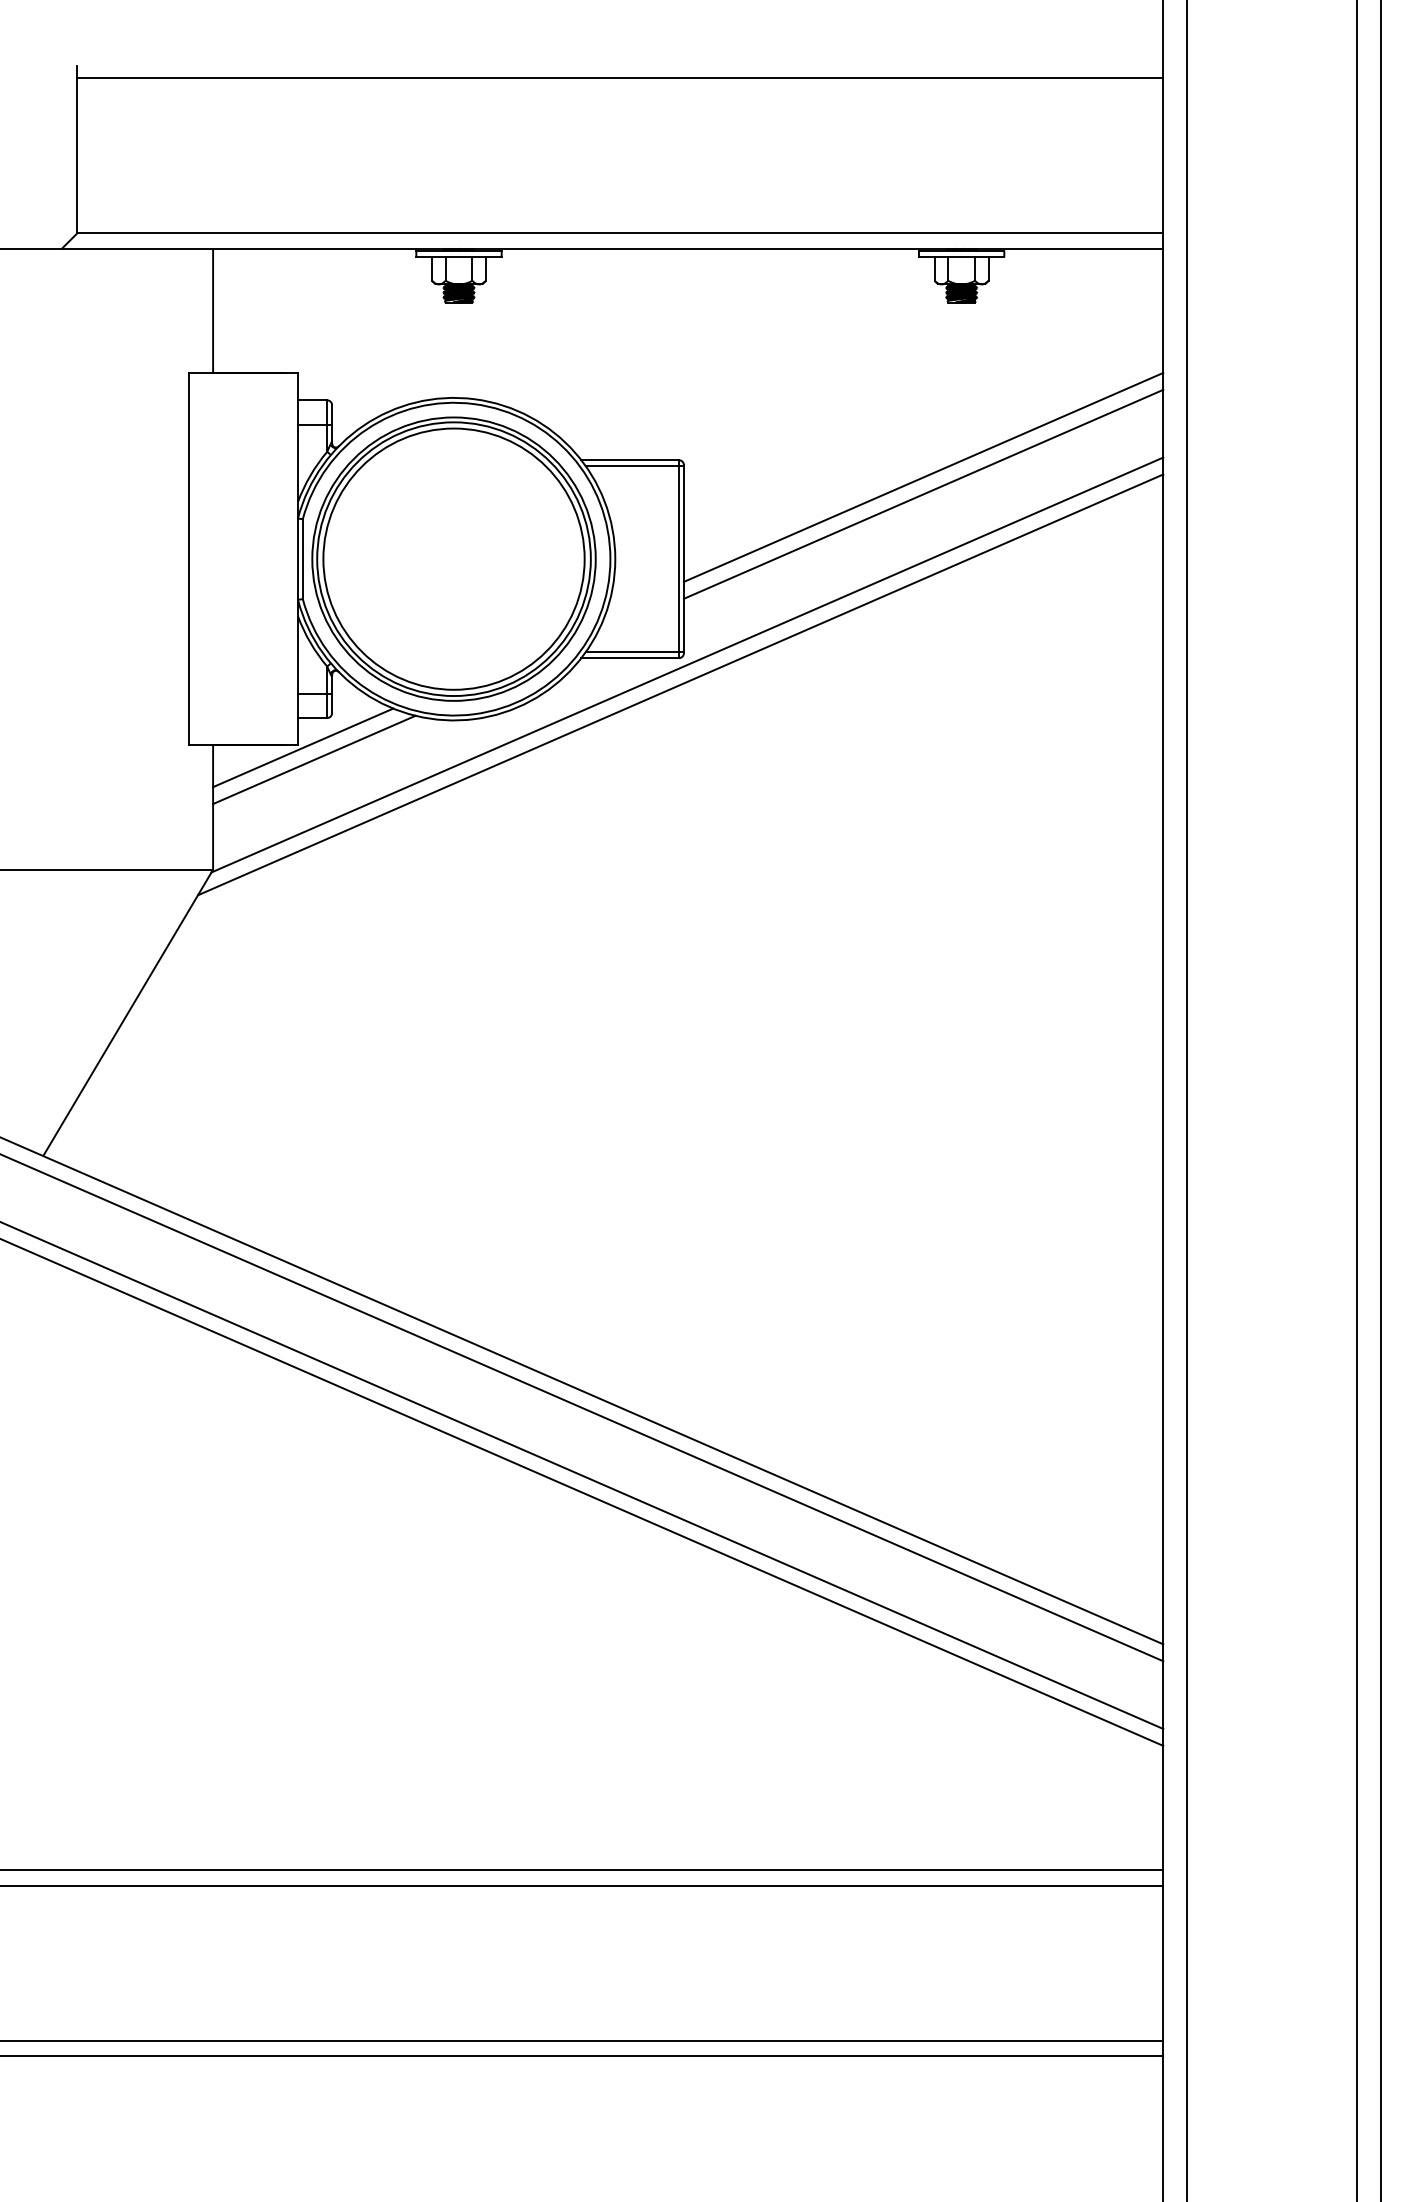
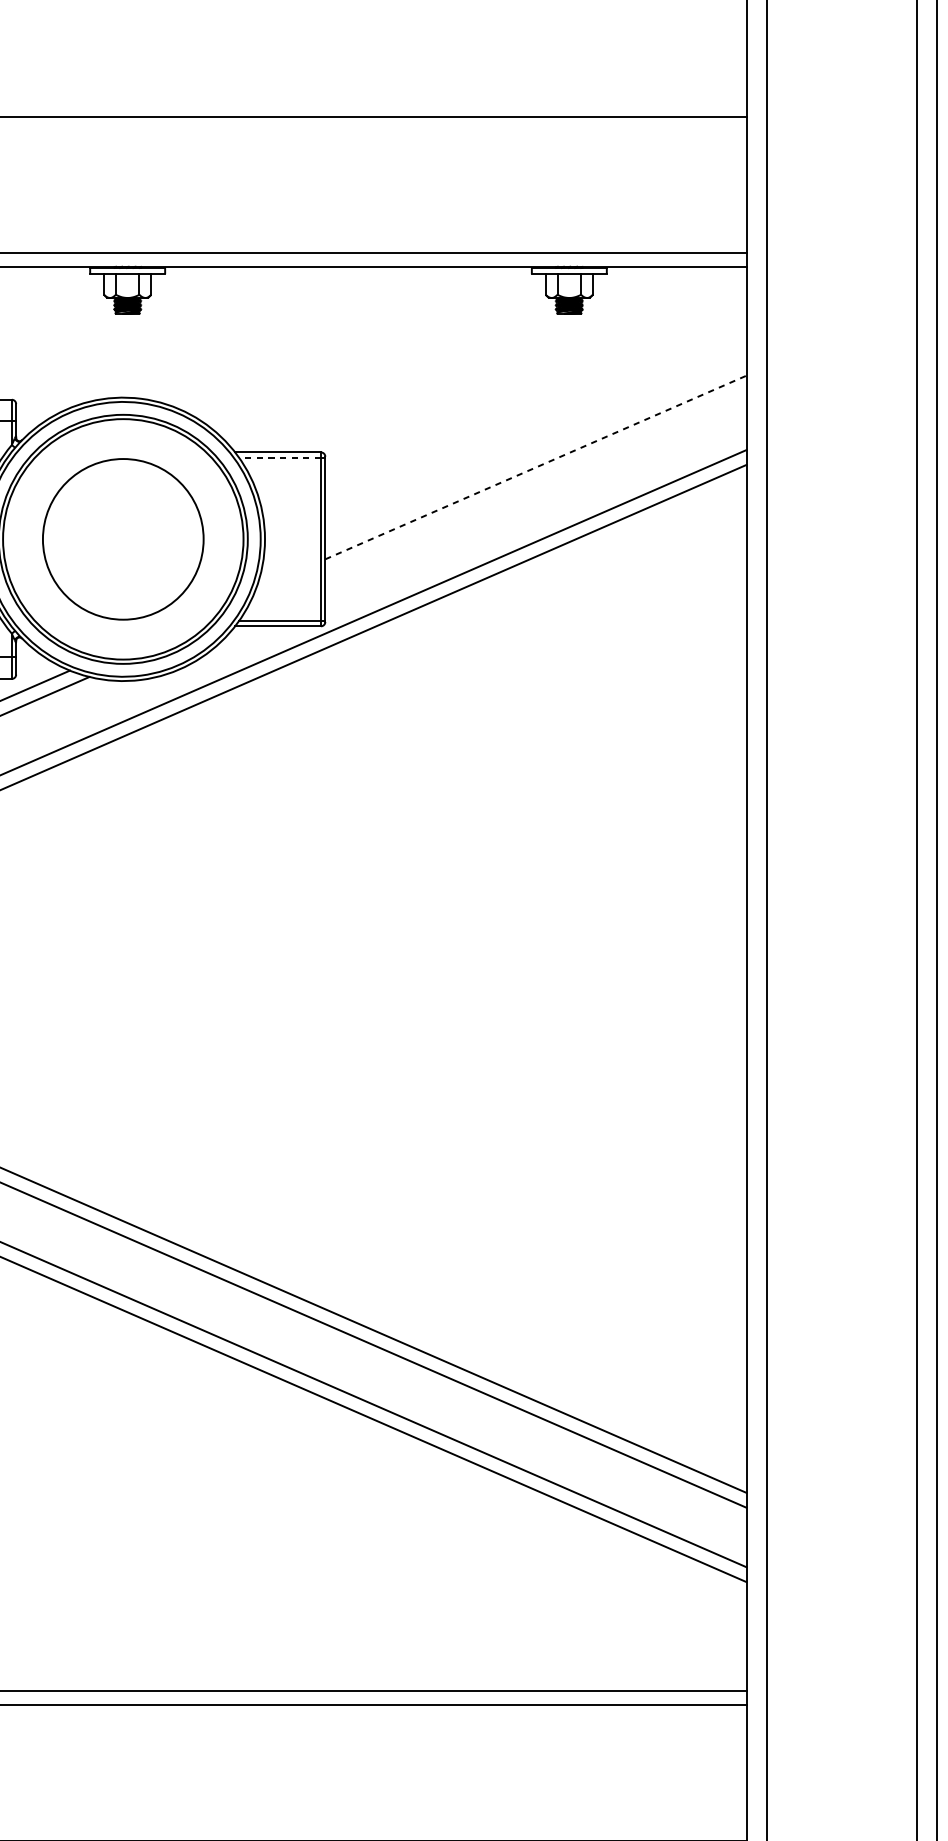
line: (632, 466) -> (280, 457), solid -> dashed
line: (924, 477) -> (536, 467), solid -> dashed
line: (923, 493) -> (535, 481), removed
circle: (453, 558) -> (122, 538), size x0.7

